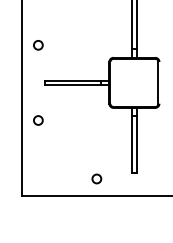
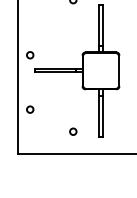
circle: (38, 45) -> (30, 55), moved
circle: (38, 120) -> (30, 109), moved
circle: (97, 178) -> (73, 131), moved

